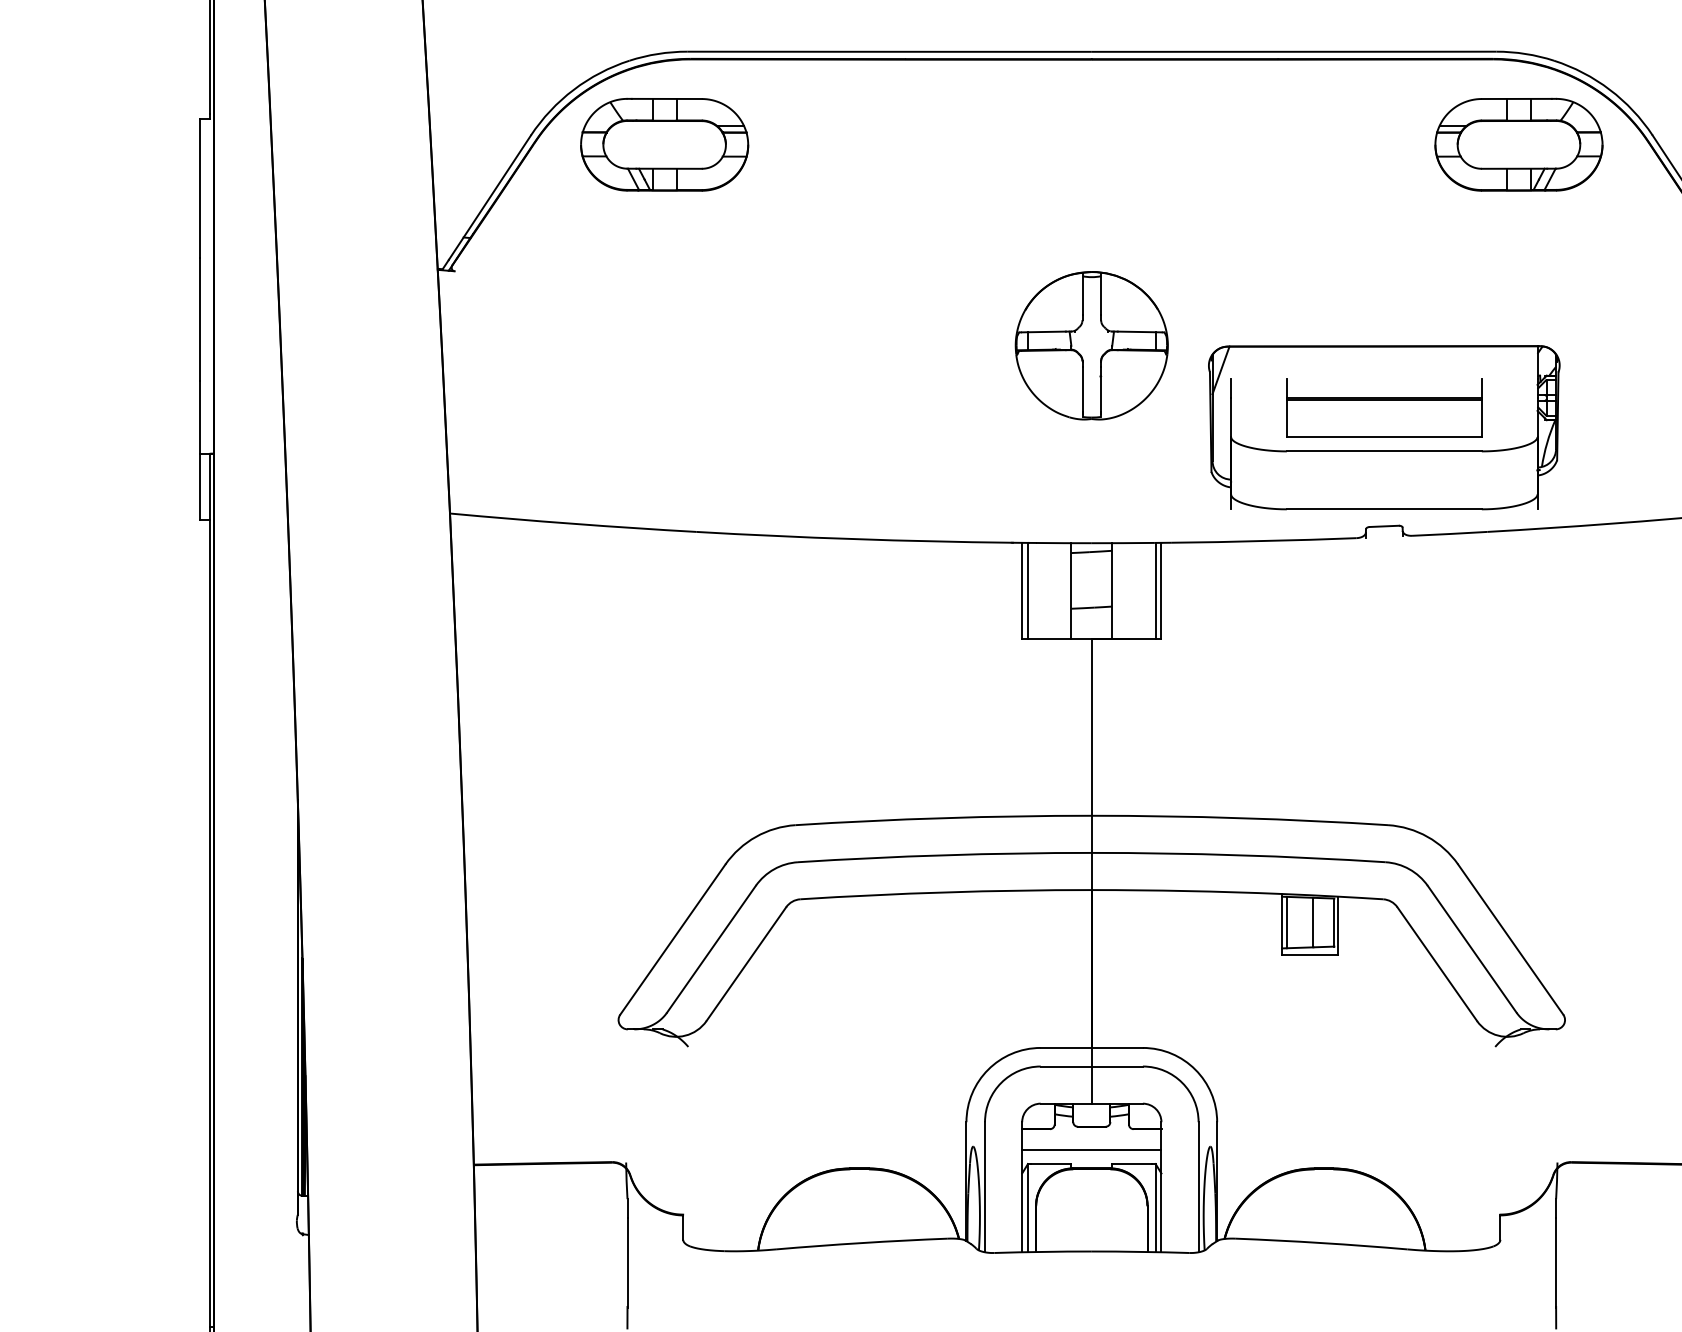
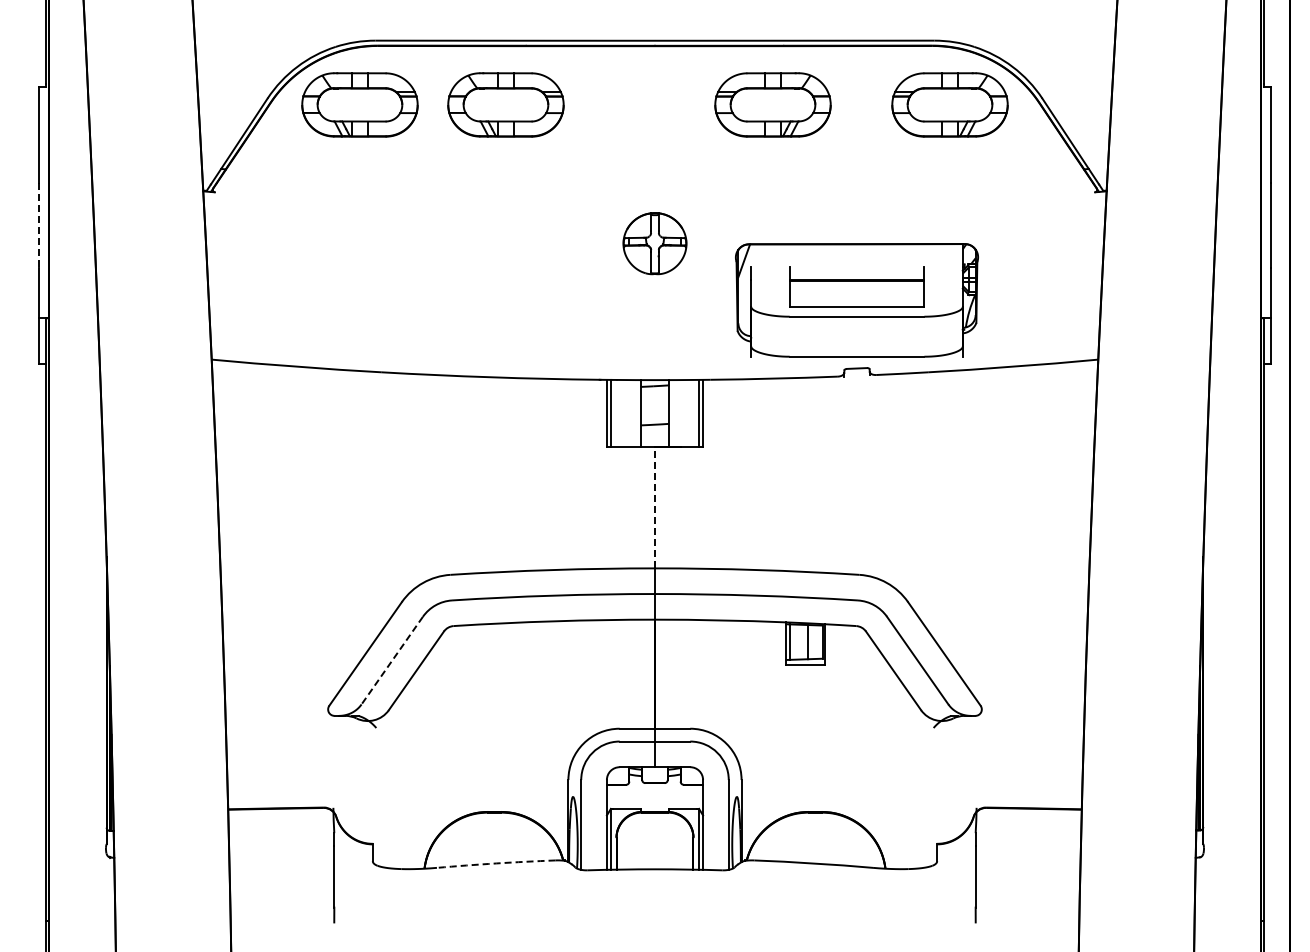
part: (875, 144) -> (505, 104), added
part: (1261, 144) -> (772, 104), added
line: (200, 320) -> (39, 226), solid -> dashed
part: (1091, 345) -> (654, 243), size x0.6
line: (1091, 727) -> (654, 507), solid -> dashed
line: (710, 950) -> (391, 661), solid -> dashed
line: (1091, 1150) -> (654, 799), removed
arc: (862, 1243) -> (496, 863), solid -> dashed

